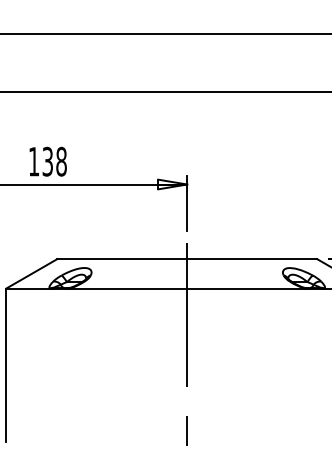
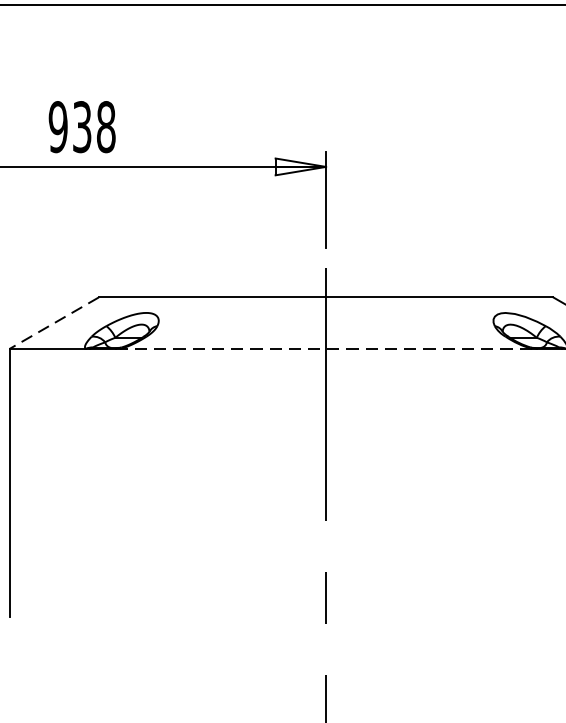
text: (33, 161) -> (57, 126), 138 -> 938
line: (31, 274) -> (53, 324), solid -> dashed
line: (187, 288) -> (326, 348), solid -> dashed

